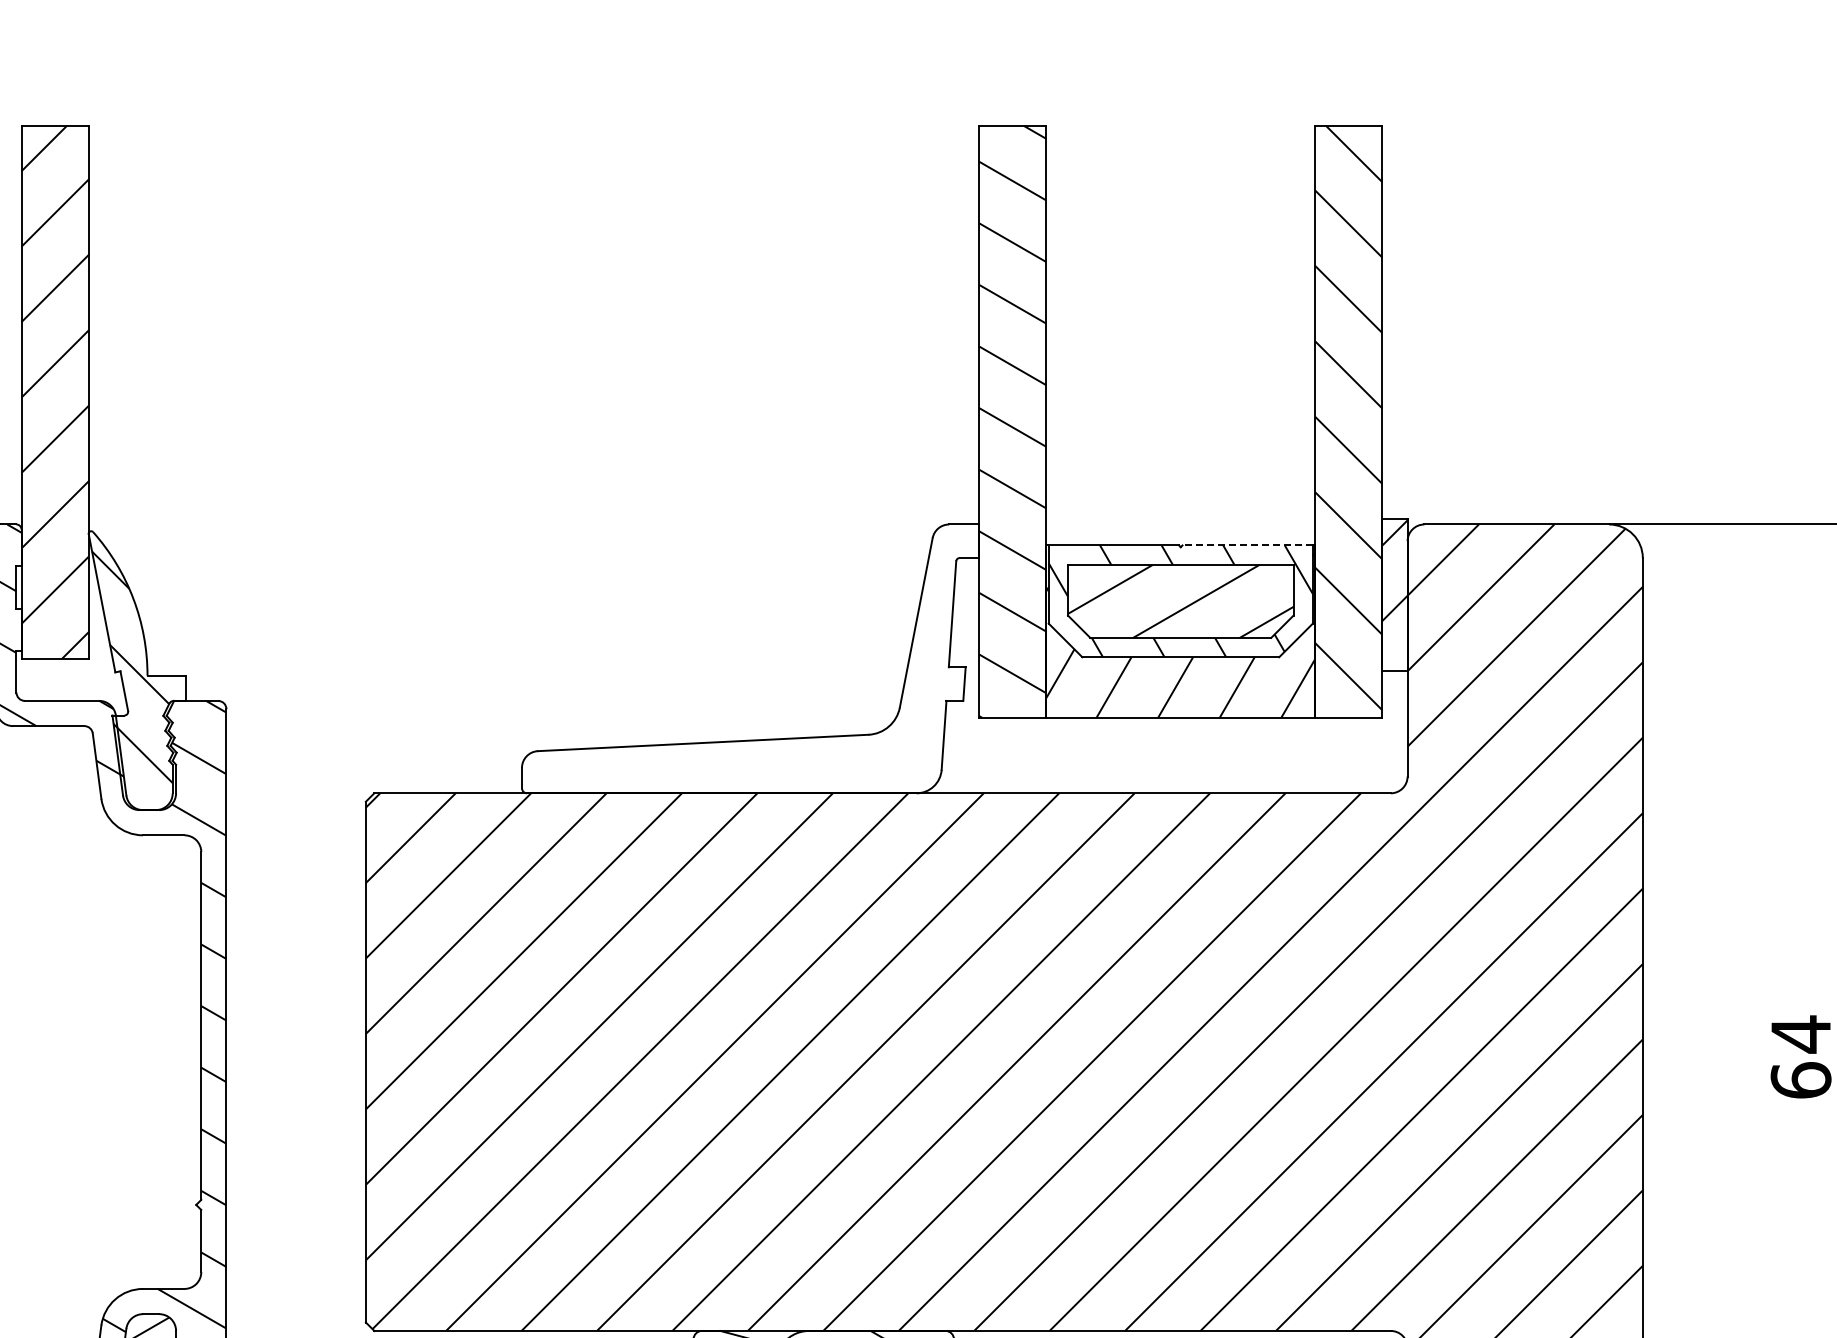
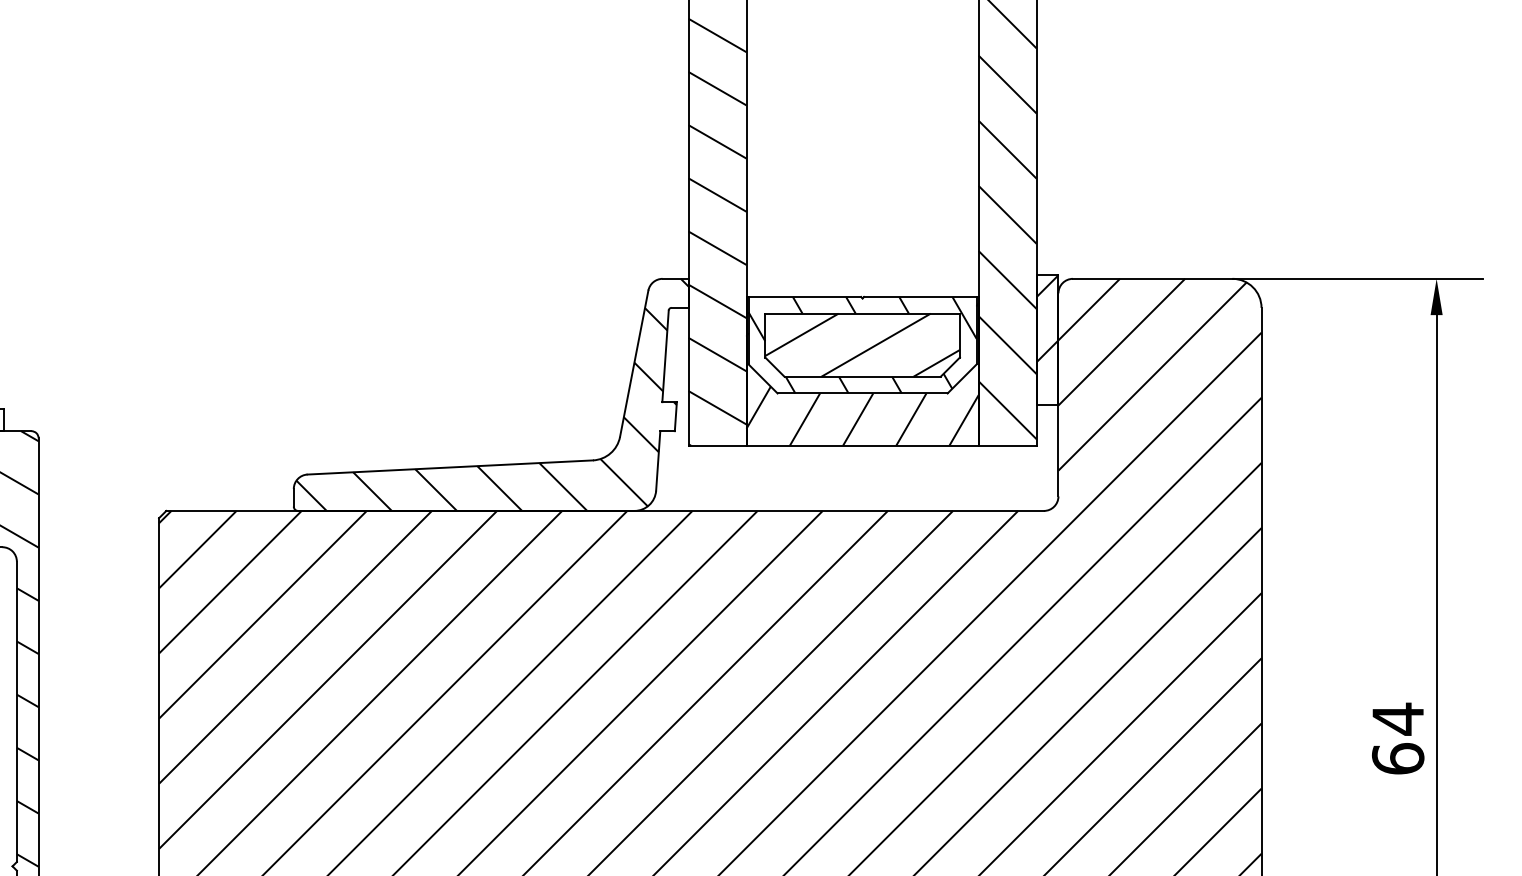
line: (1247, 545) -> (920, 296), dashed -> solid
hatch: (752, 658) -> (492, 394), added

